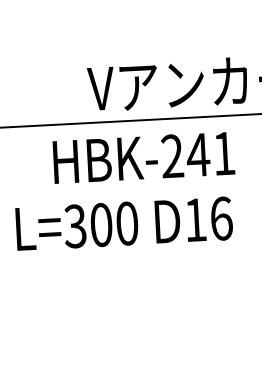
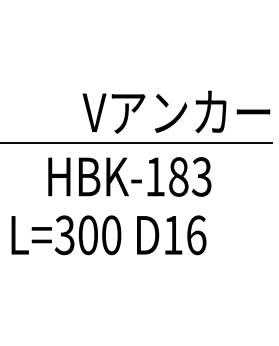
text: (198, 154) -> (178, 176), HBK-241 -> HBK-183

